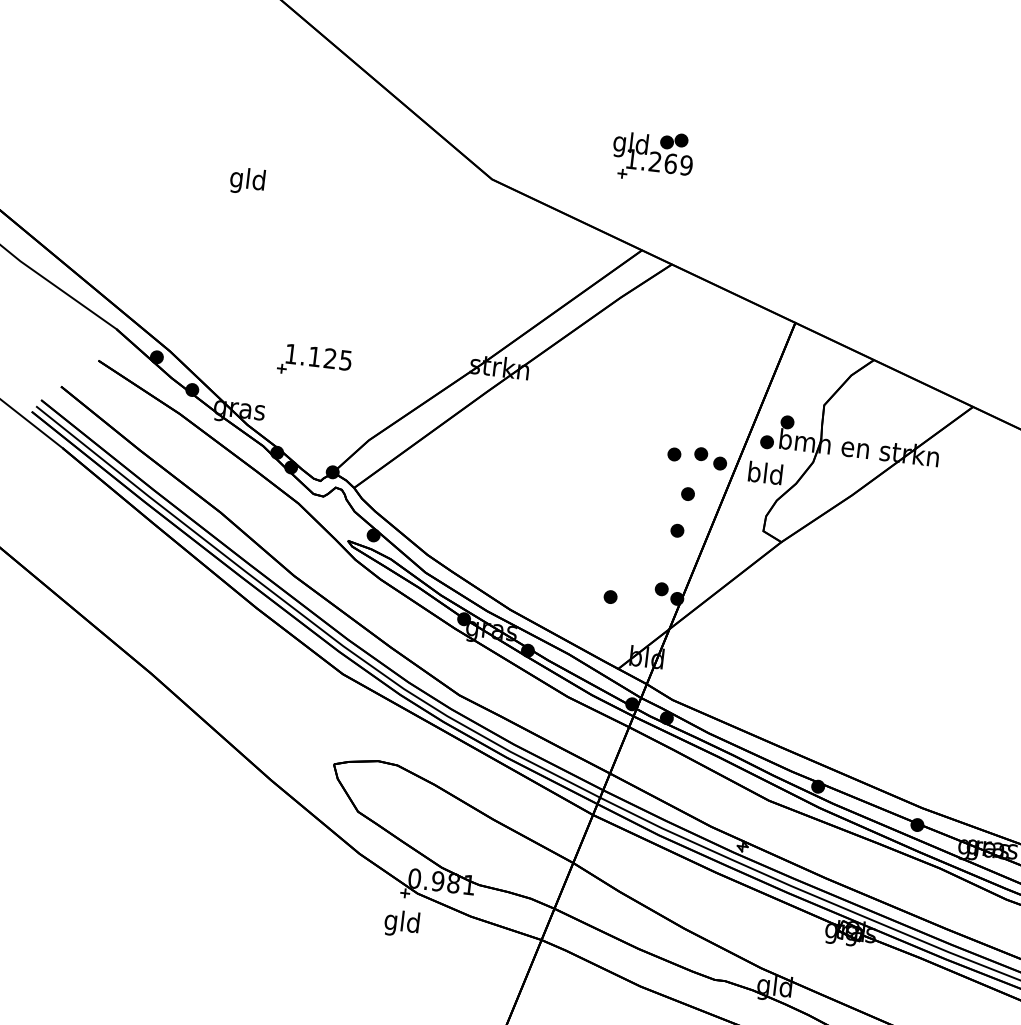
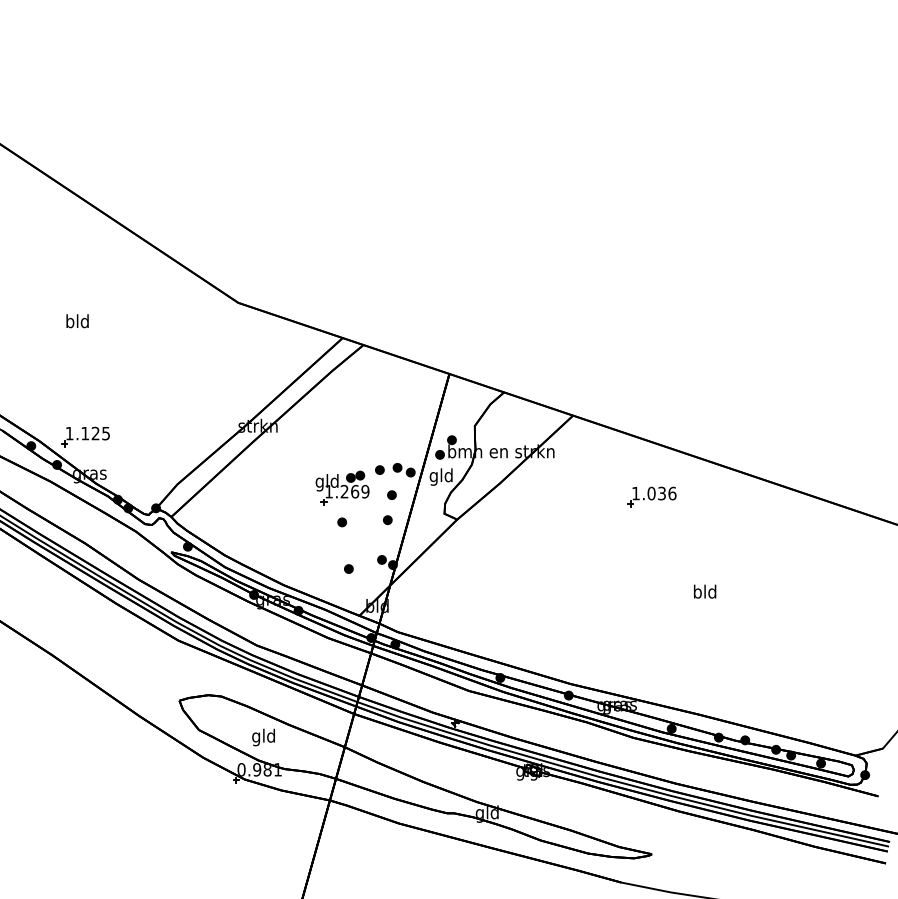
part: (652, 155) -> (342, 487), moved
text: (235, 179) -> (69, 322), gld -> bld
part: (314, 361) -> (85, 436), moved
text: (753, 473) -> (433, 476), bld -> gld
part: (607, 526) -> (341, 522), added
text: (401, 923) -> (263, 737), moved

